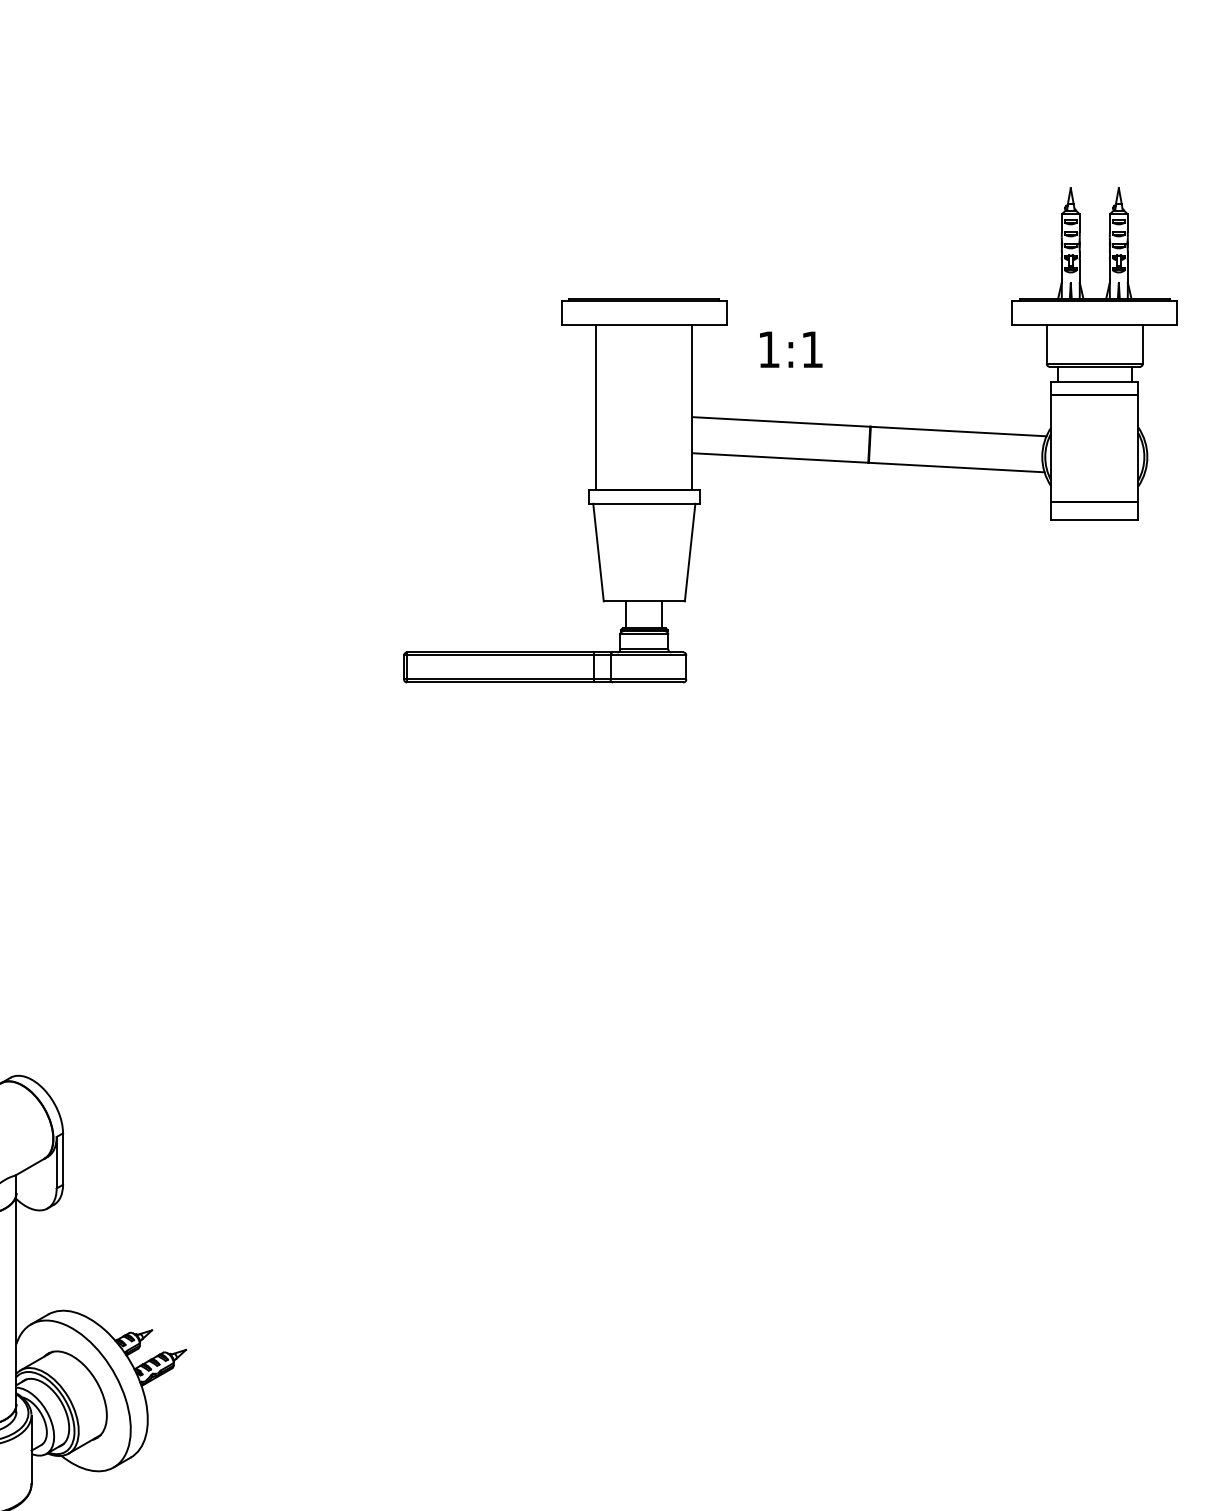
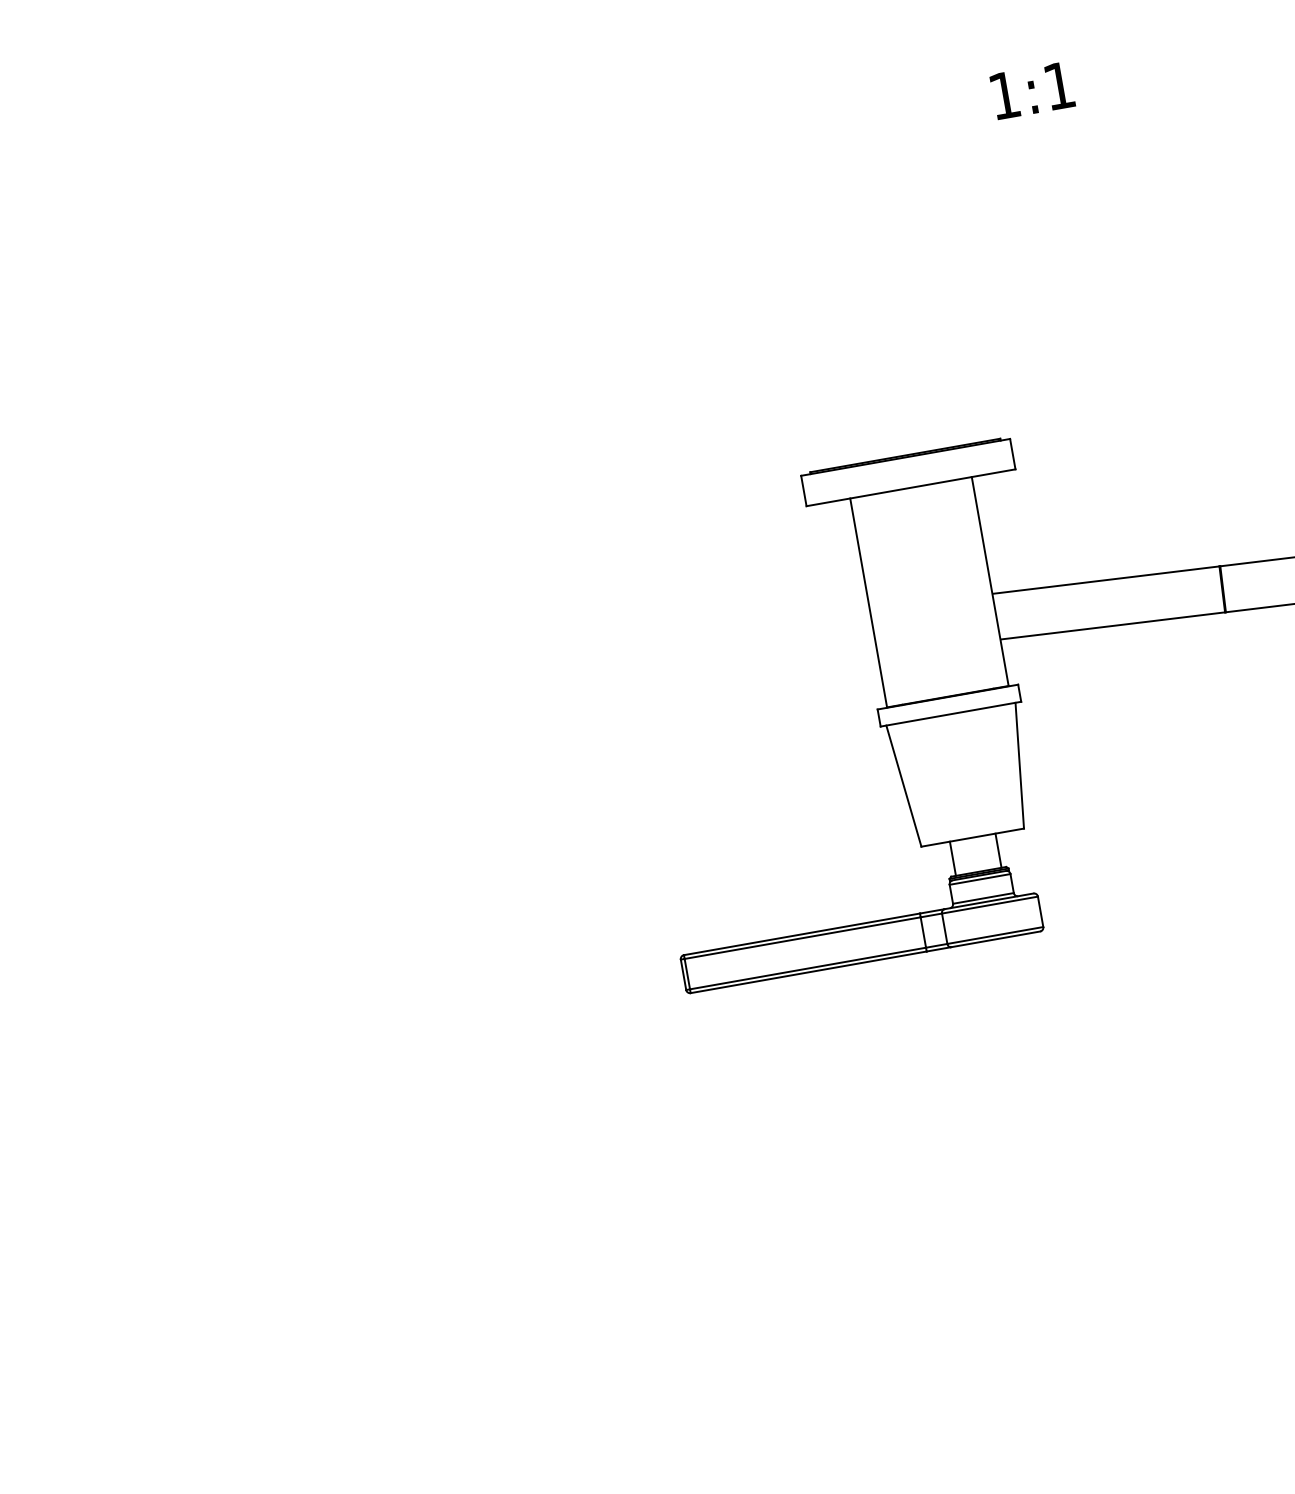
text: (791, 349) -> (1032, 90), moved

